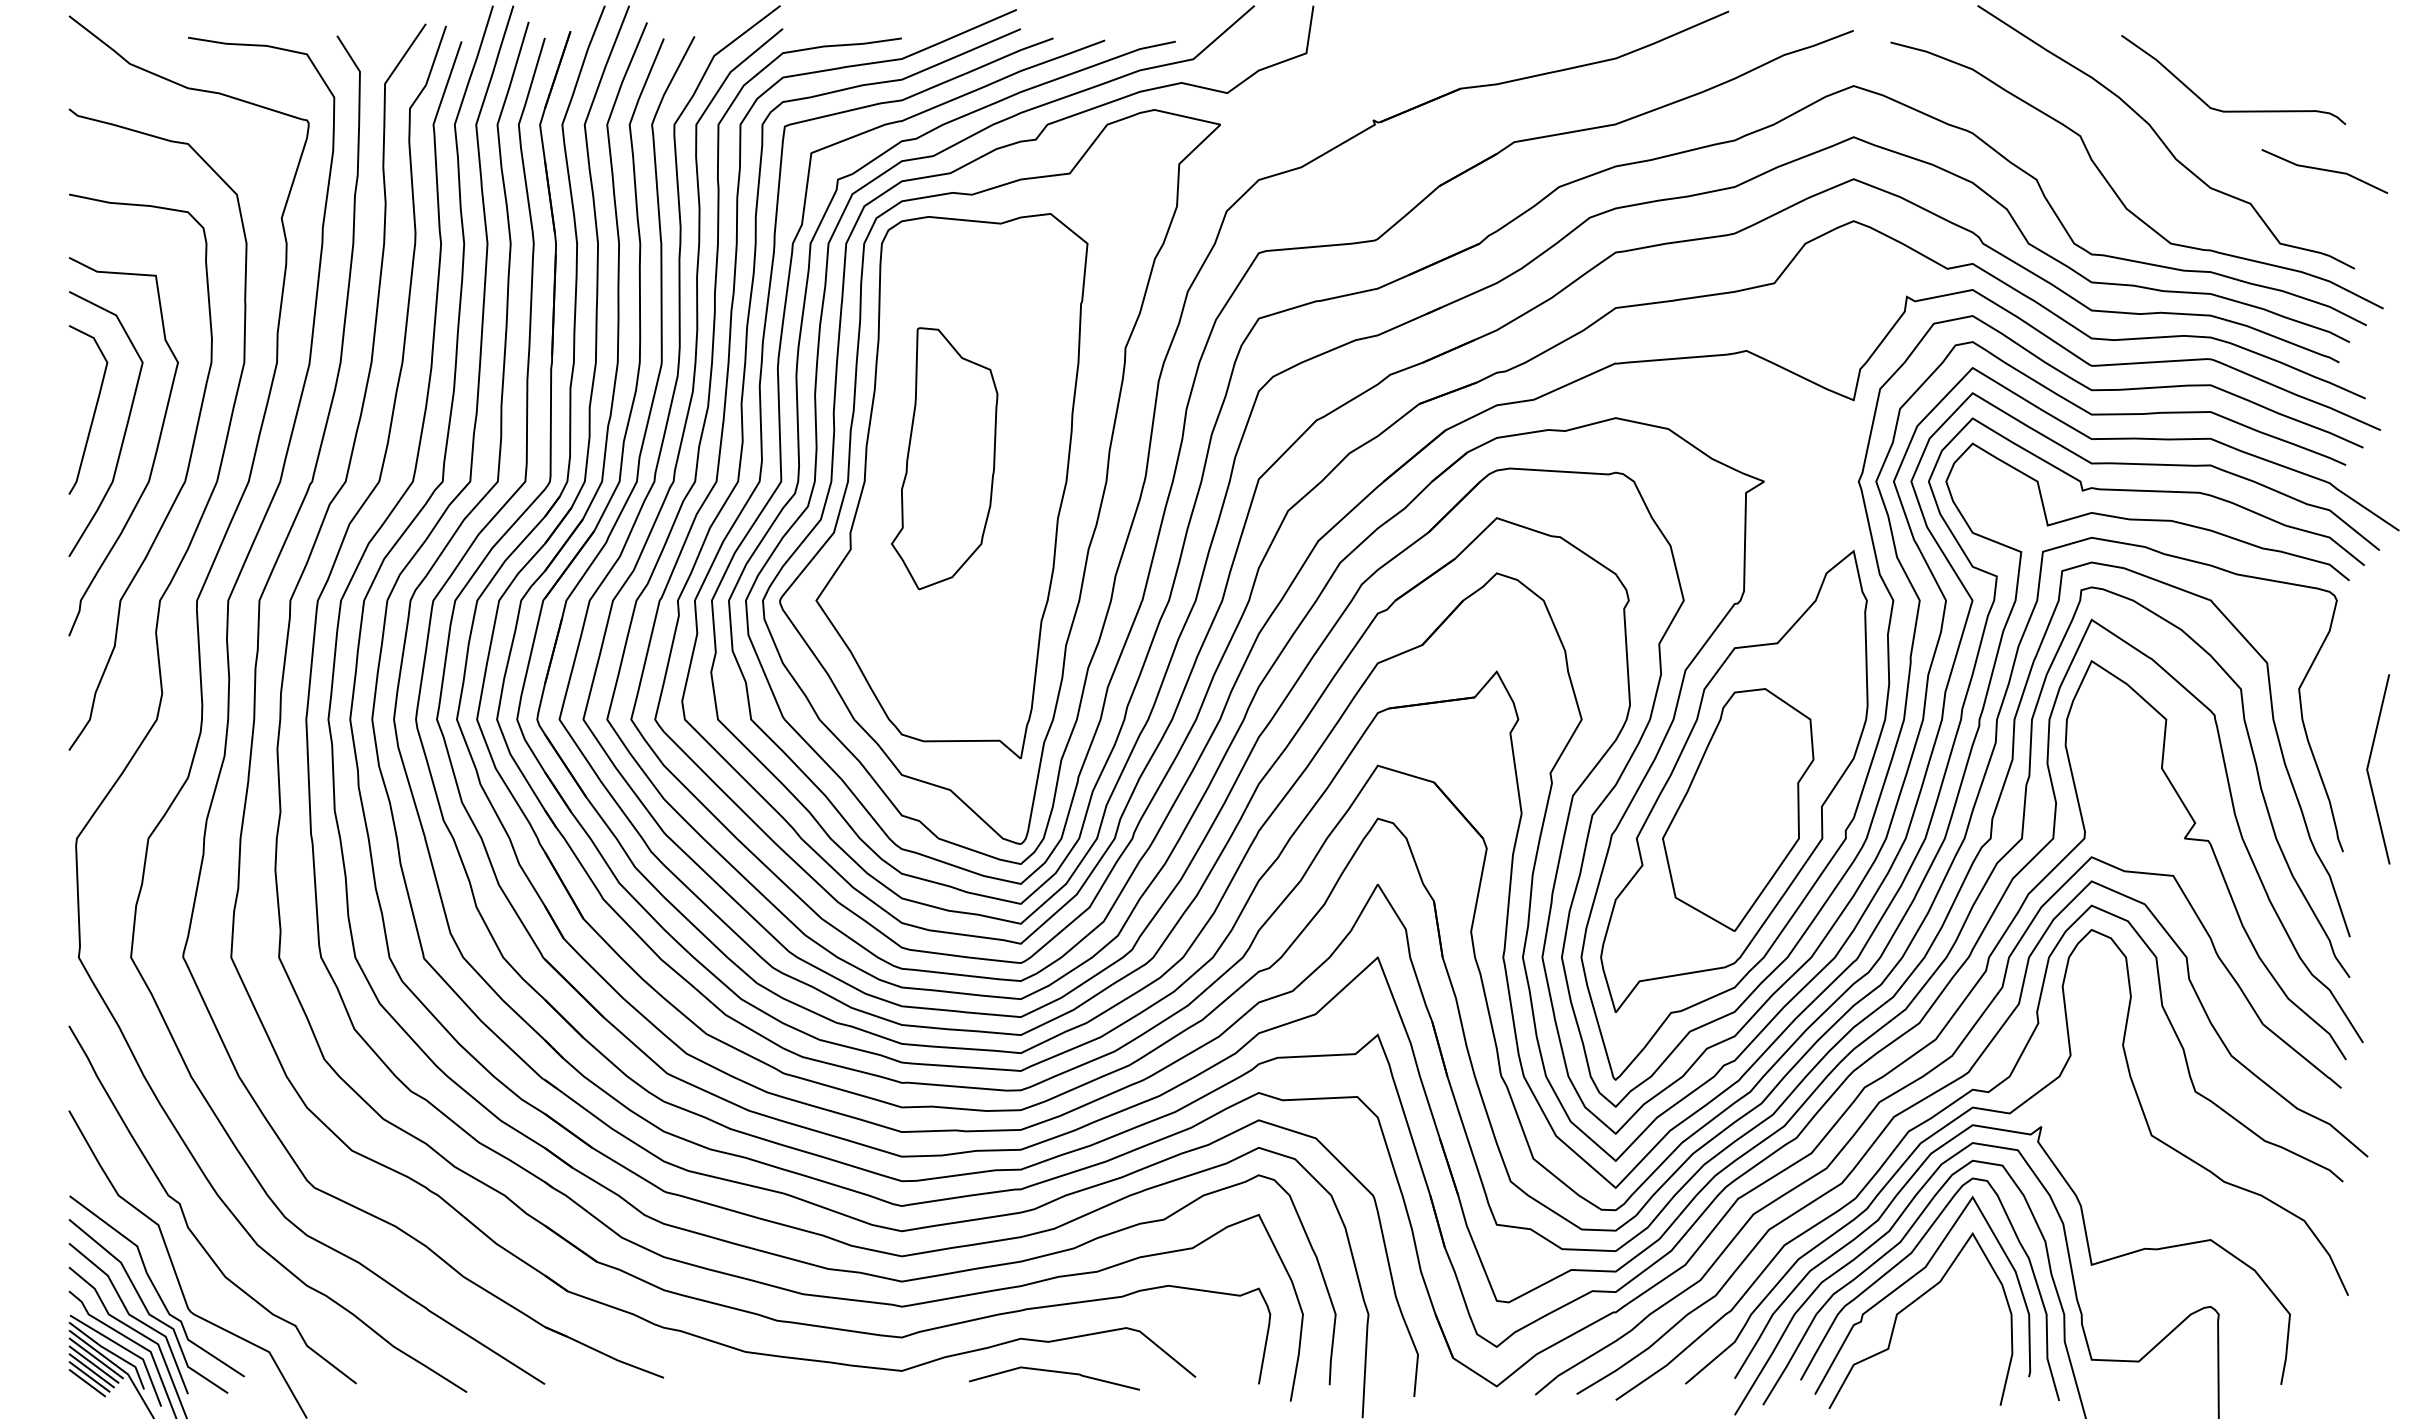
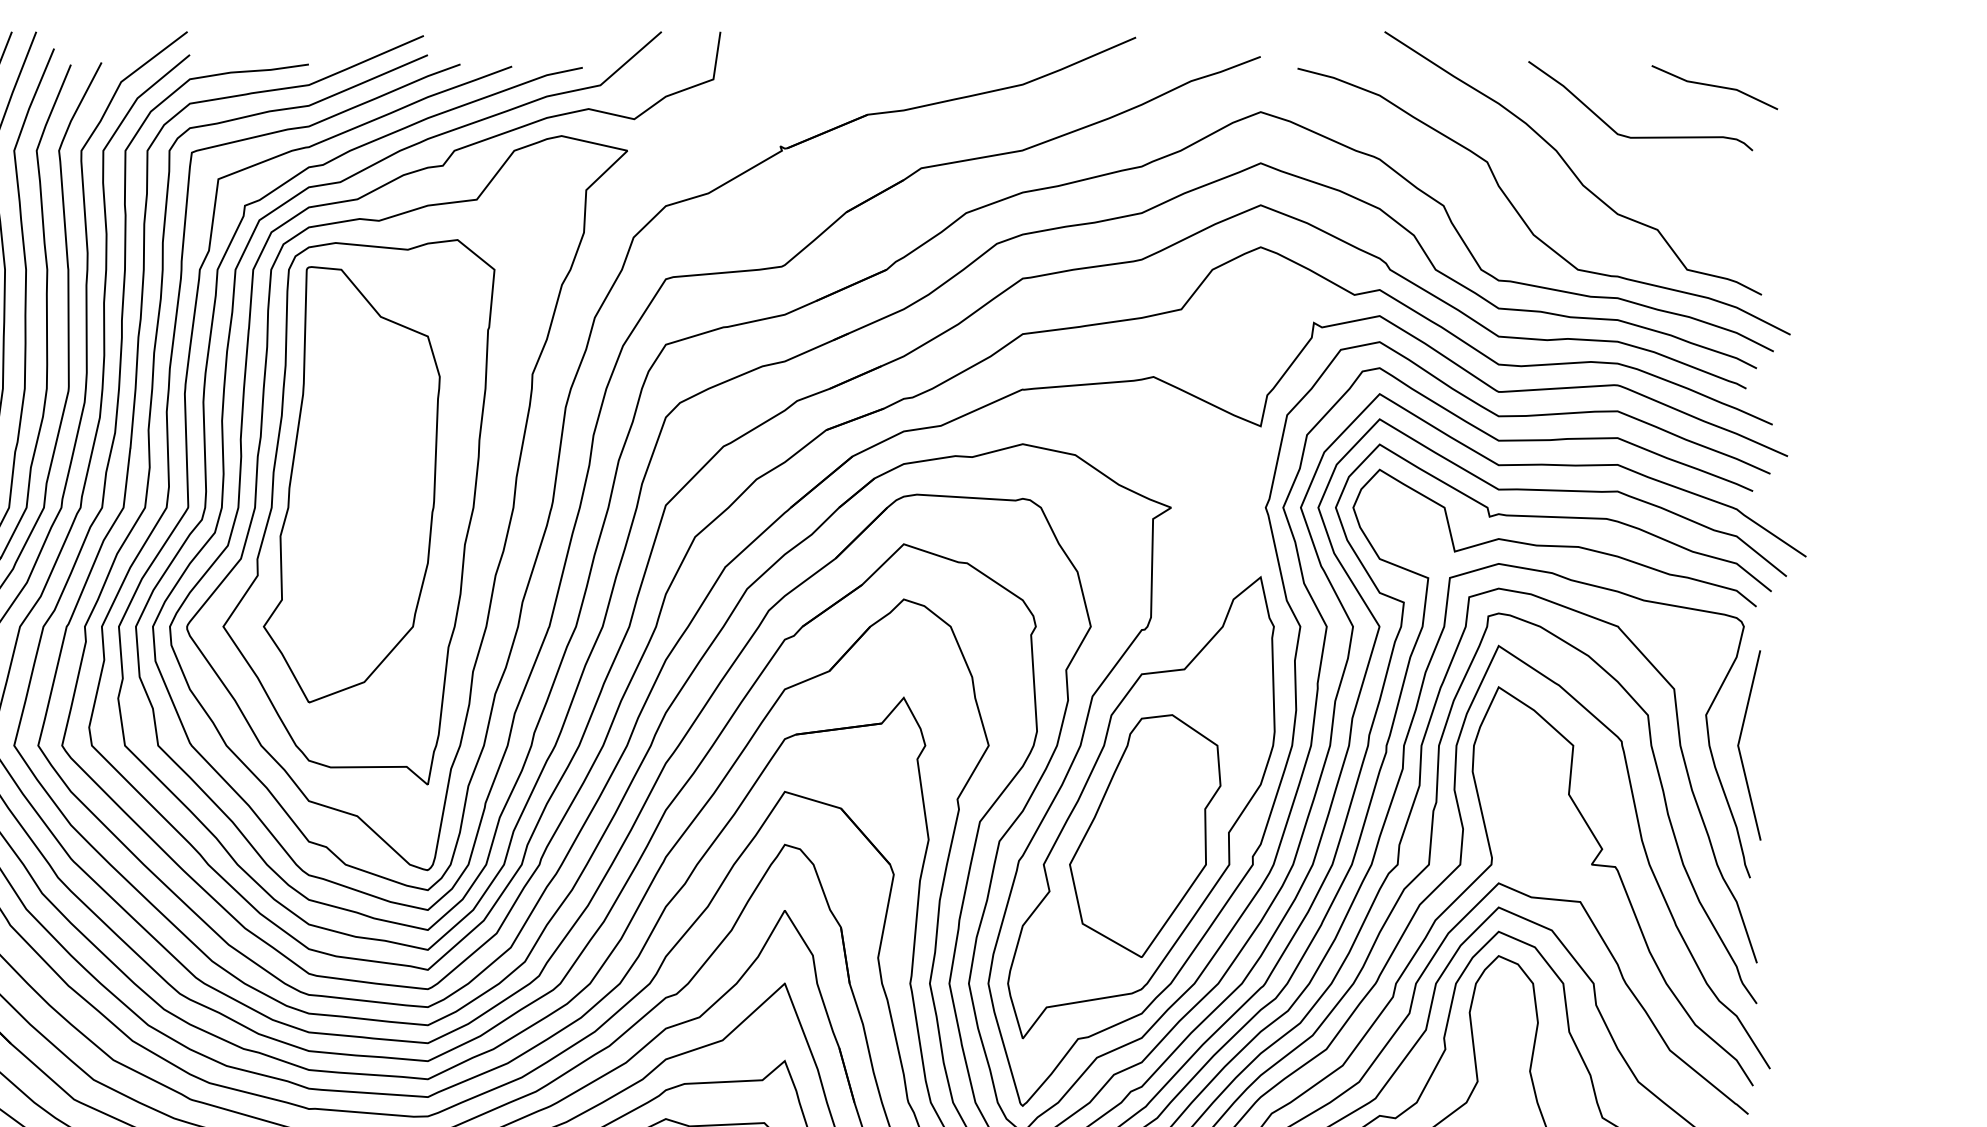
line: (2324, 170) -> (1714, 86), moved
part: (944, 458) -> (351, 484), size x1.67
line: (2368, 769) -> (1739, 745), moved

